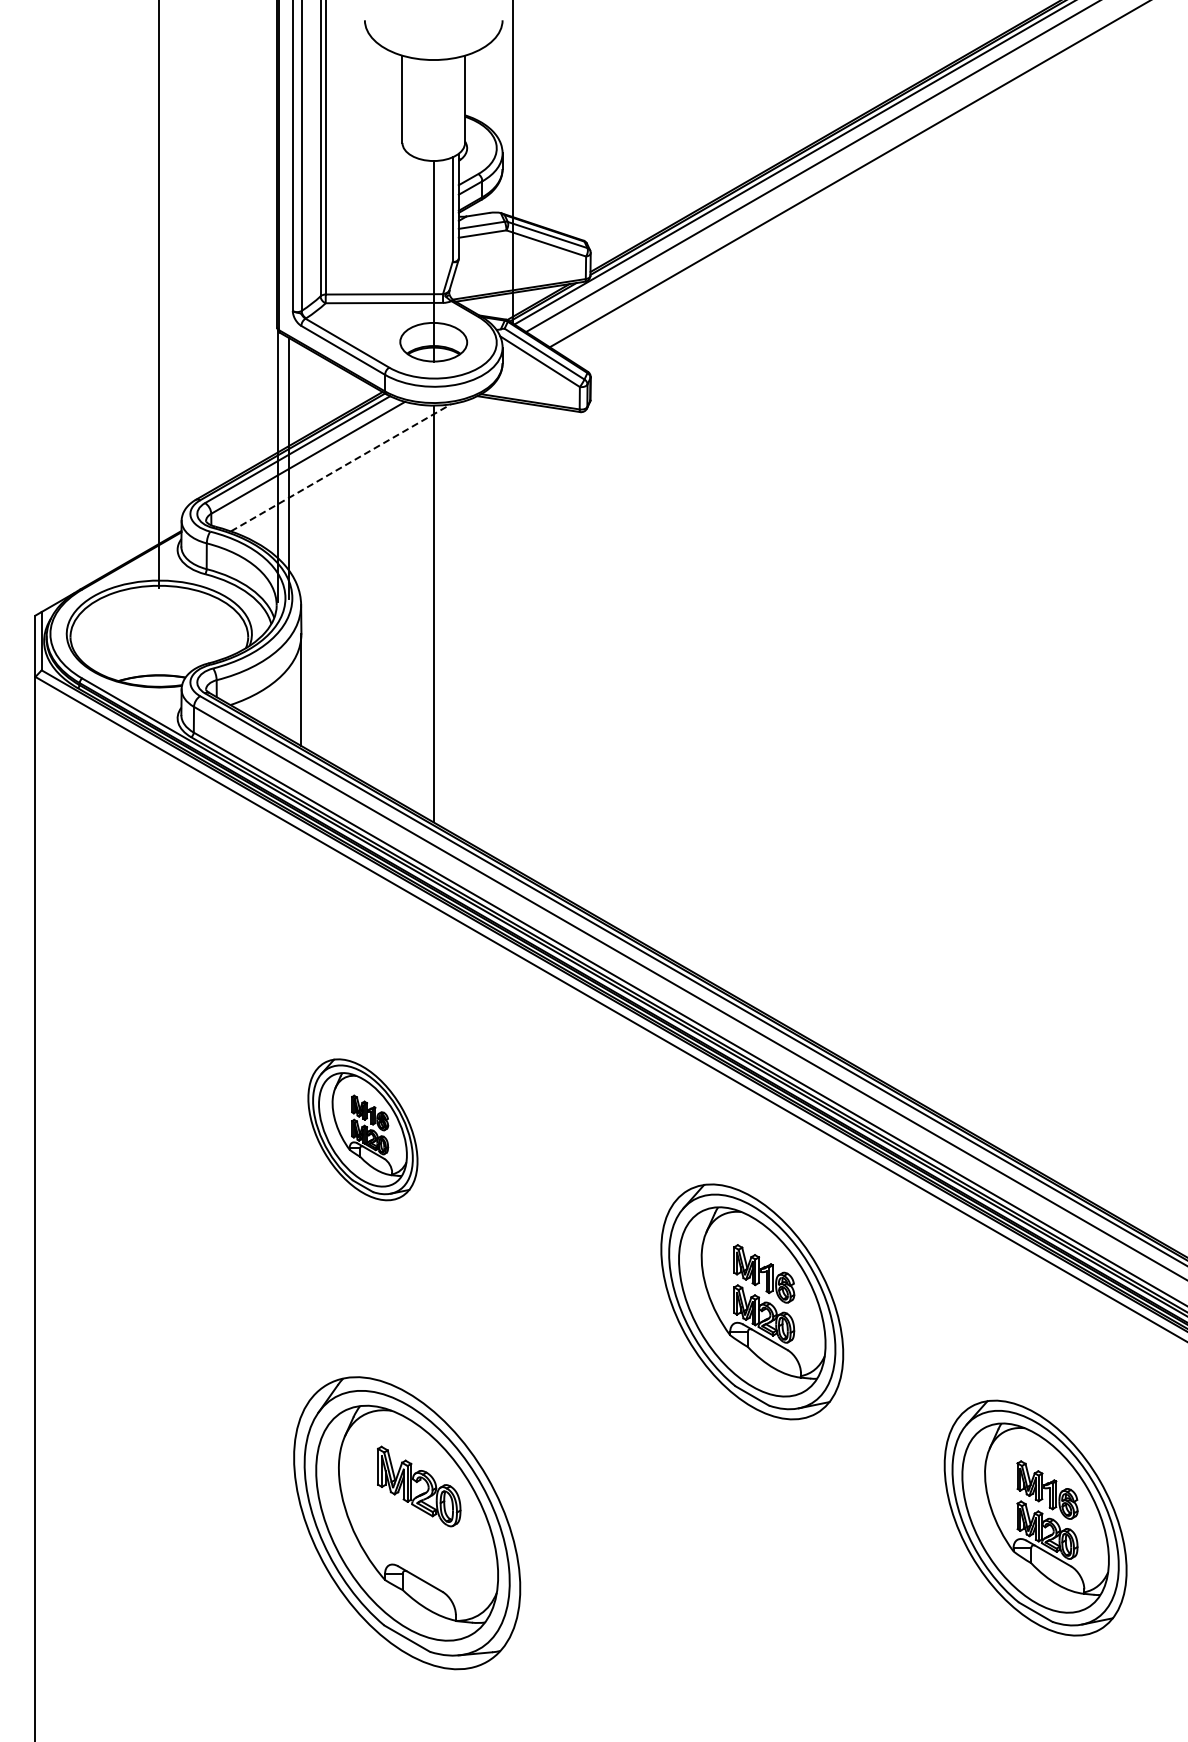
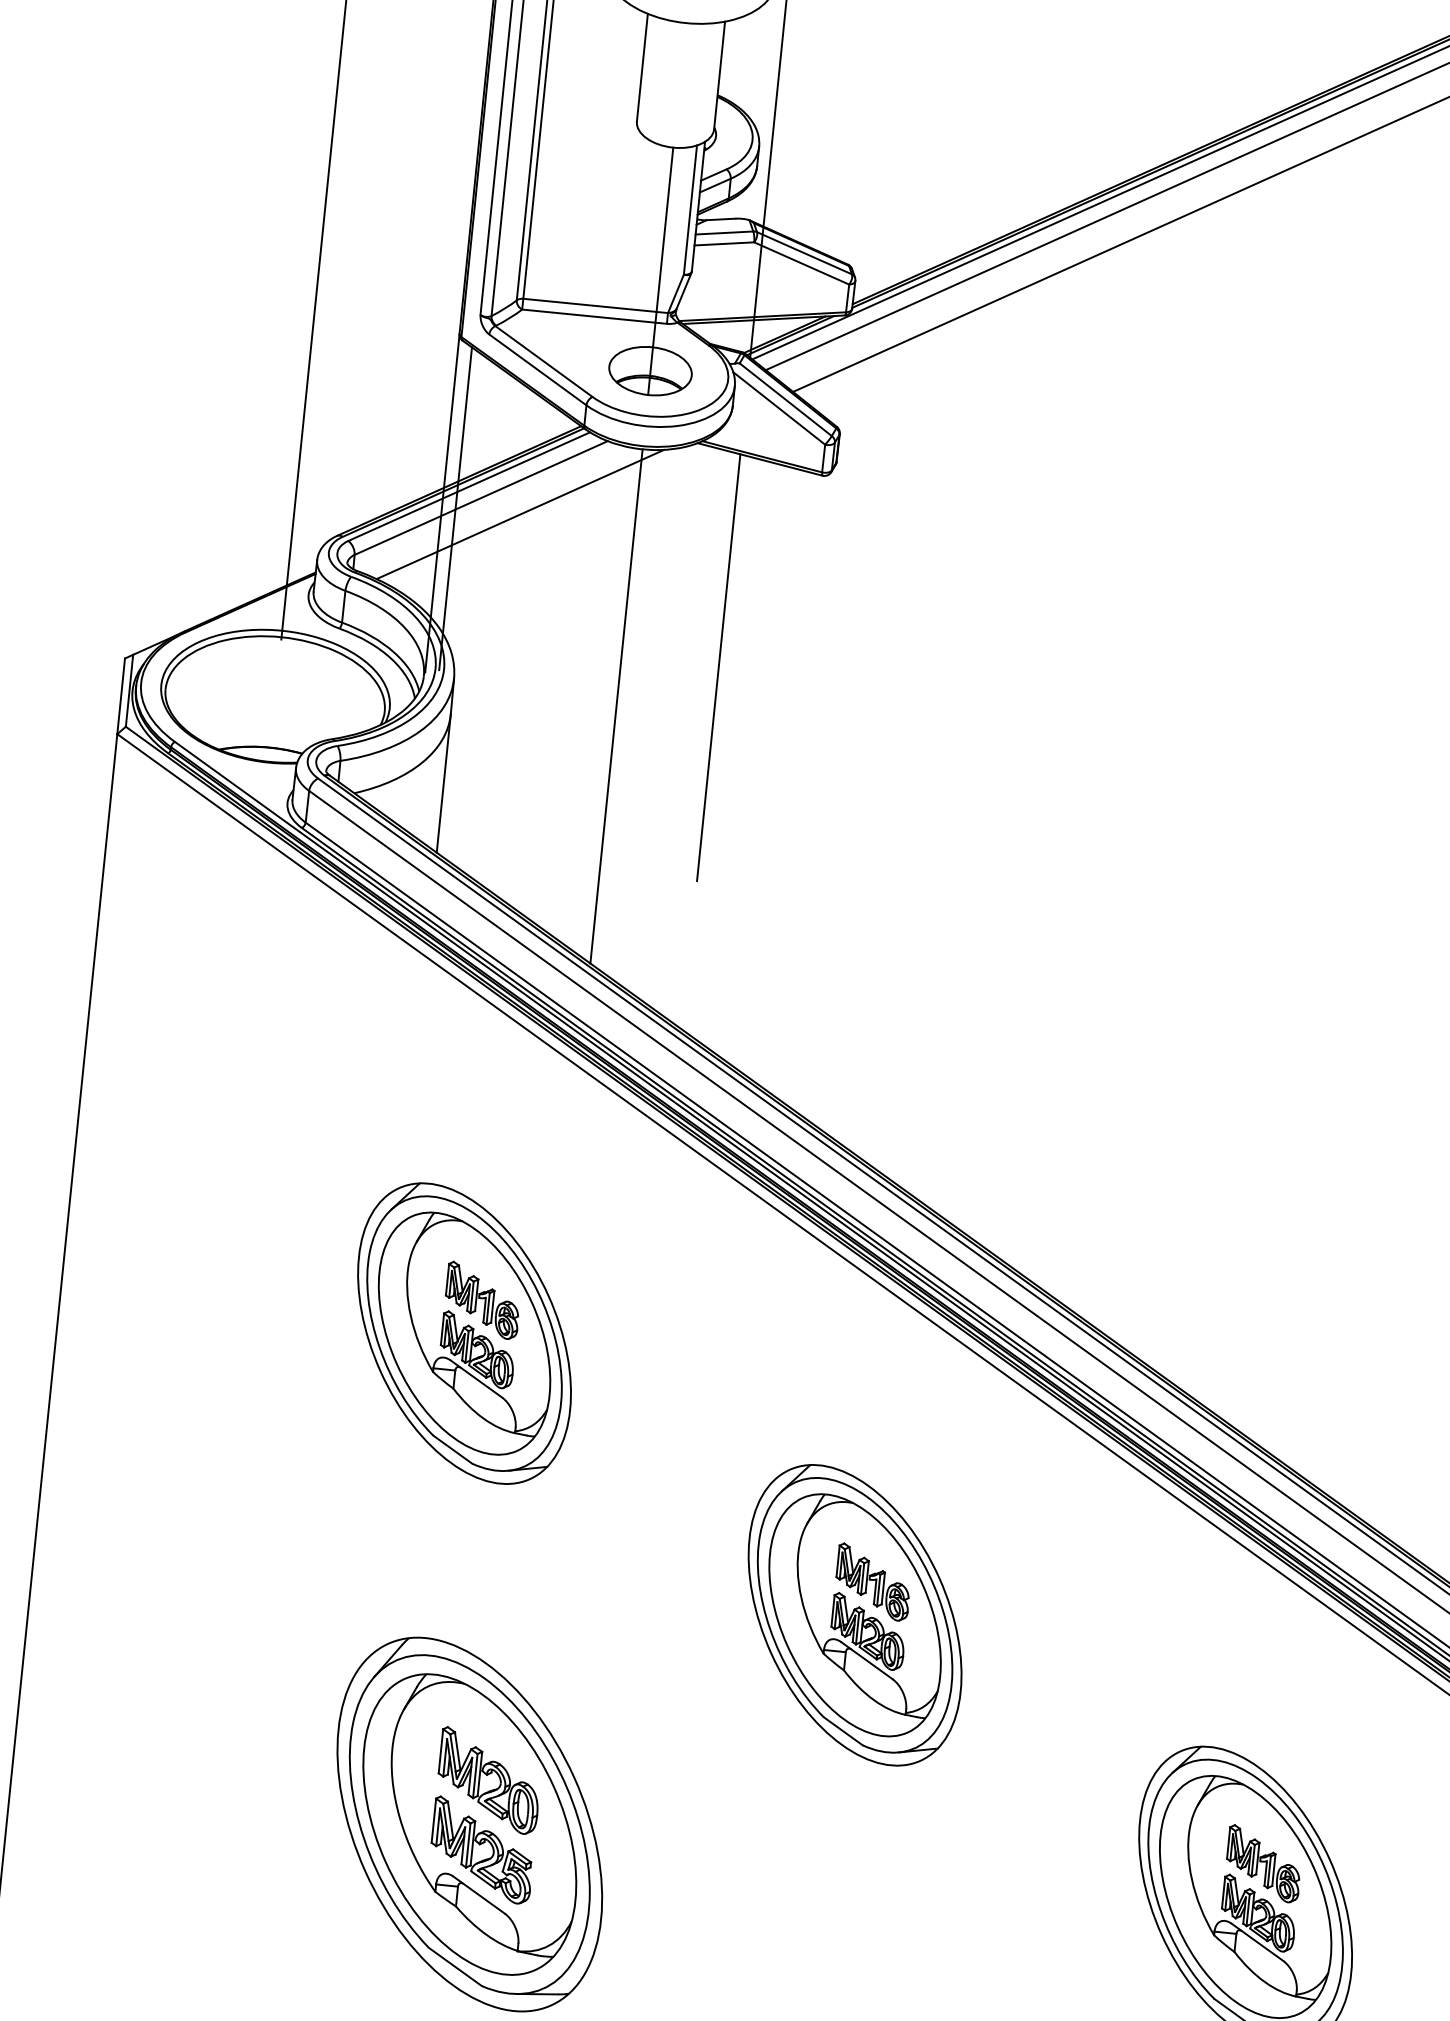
line: (341, 467) -> (521, 514), dashed -> solid
line: (512, 574) -> (718, 667), added
part: (362, 1129) -> (464, 1333), size x1.67
part: (752, 1301) -> (855, 1614), moved
part: (419, 1542) -> (482, 1849), added

